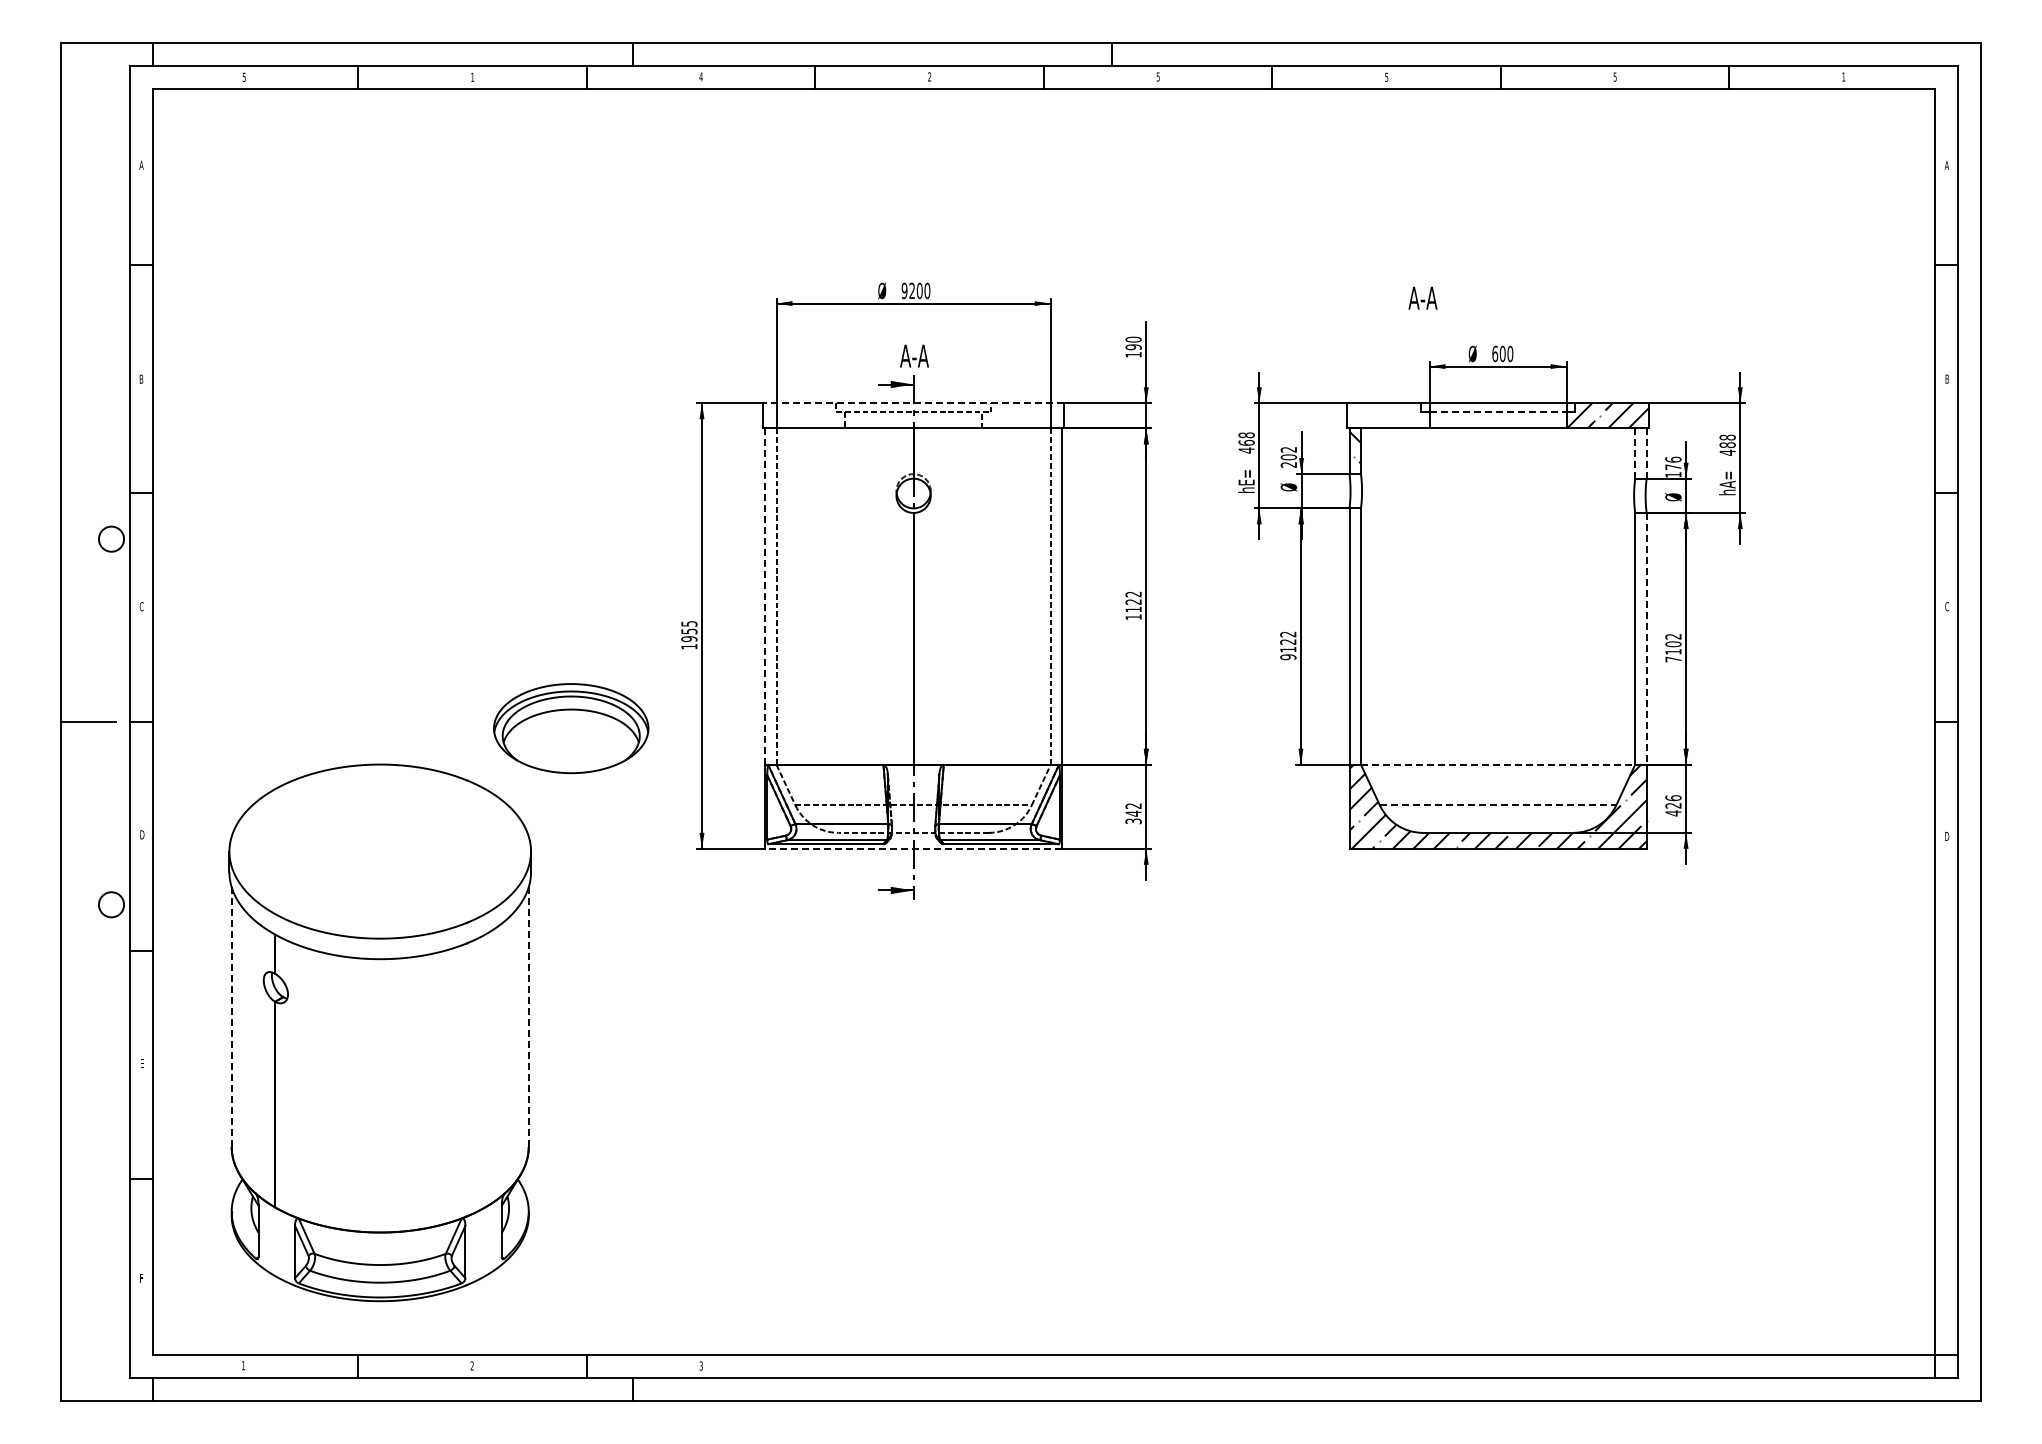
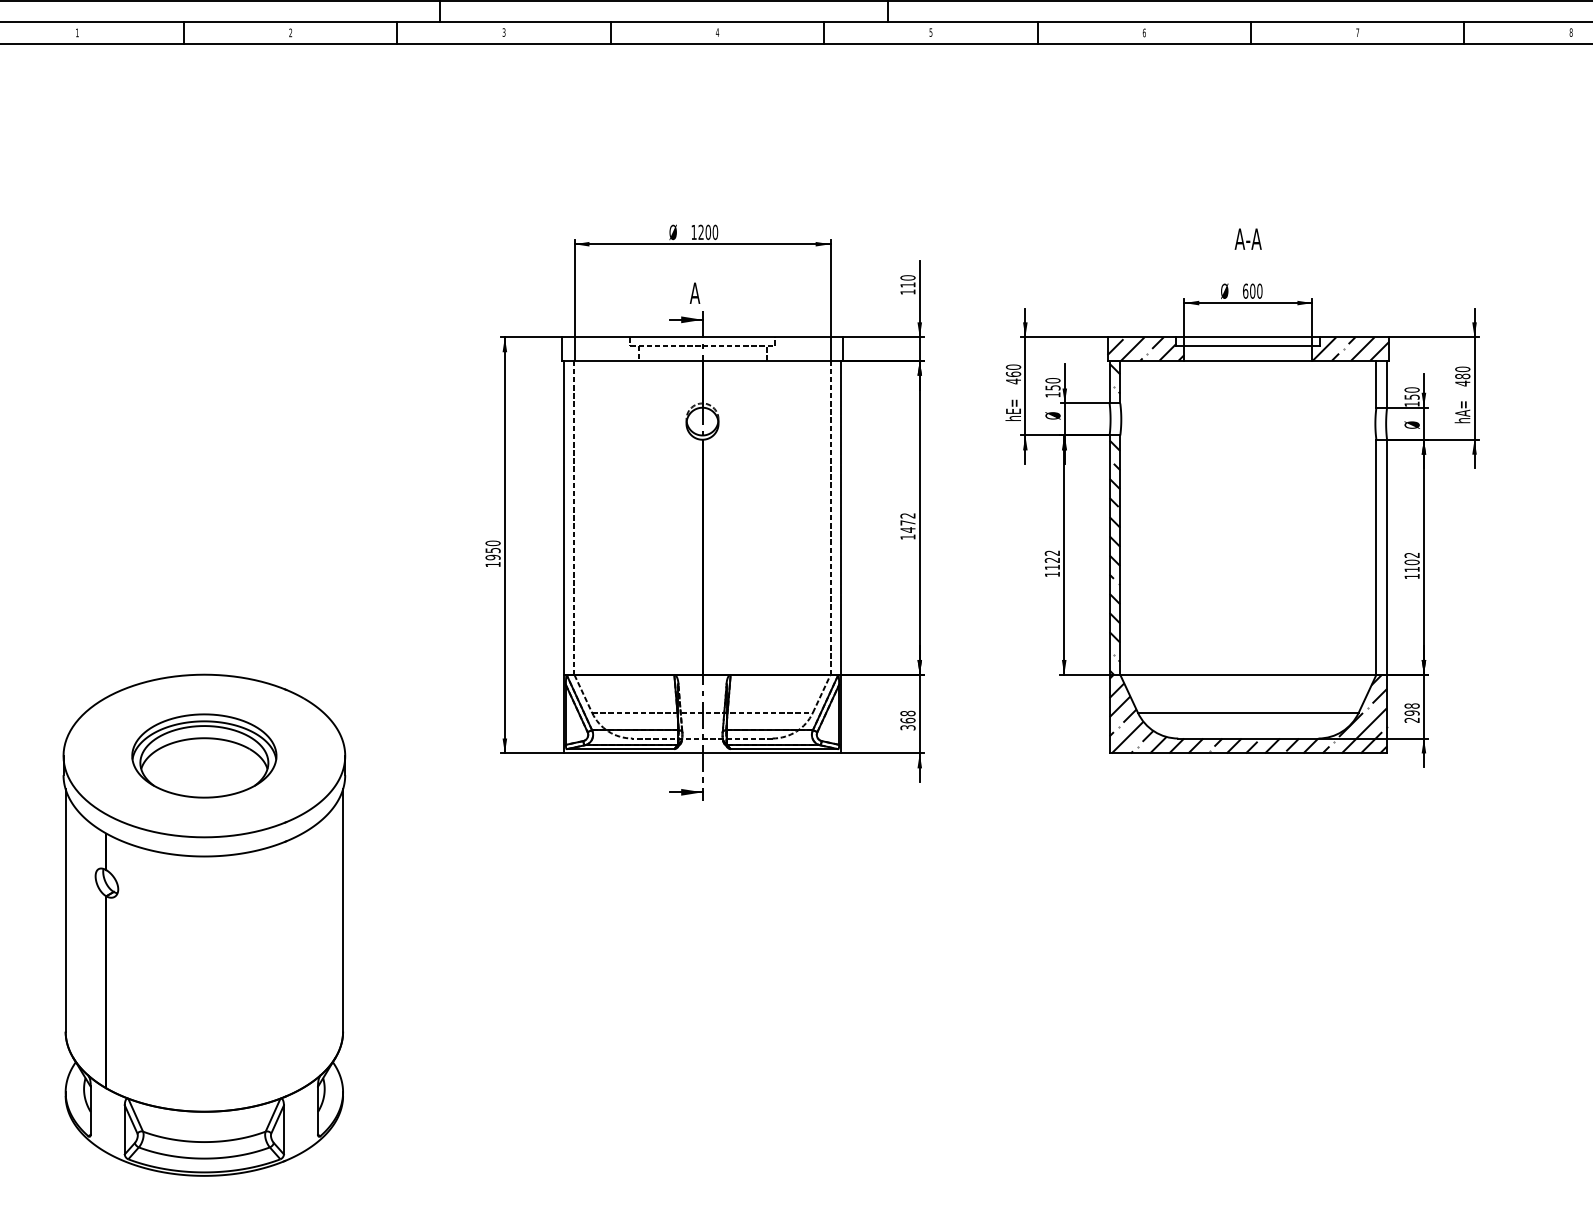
text: (243, 76) -> (76, 32), 5 -> 1
text: (472, 76) -> (290, 32), 1 -> 2
text: (700, 76) -> (503, 32), 4 -> 3
text: (929, 76) -> (717, 32), 2 -> 4
text: (1386, 76) -> (1144, 32), 5 -> 6
text: (1614, 76) -> (1357, 32), 5 -> 7
text: (1843, 76) -> (1570, 32), 1 -> 8
text: (904, 290) -> (694, 231), 9200 -> 1200
text: (1422, 297) -> (1247, 238), moved
text: (1133, 347) -> (907, 285), 190 -> 110
text: (920, 355) -> (708, 292), A-A -> A
line: (913, 403) -> (702, 337), dashed -> solid
line: (1498, 412) -> (1248, 345), dashed -> solid
hatch: (1388, 415) -> (1146, 348), added
text: (1246, 435) -> (1013, 367), 468 -> 460
text: (1727, 437) -> (1462, 369), 488 -> 480
line: (1635, 454) -> (1376, 385), dashed -> solid
line: (1646, 454) -> (1386, 385), dashed -> solid
text: (1288, 456) -> (1052, 387), 202 -> 150
text: (1673, 463) -> (1412, 393), 176 -> 150
line: (765, 597) -> (564, 518), dashed -> solid
text: (1133, 605) -> (907, 526), 1122 -> 1472
text: (689, 623) -> (493, 542), 1955 -> 1950
hatch: (1354, 638) -> (1114, 556), added
line: (1646, 638) -> (1386, 556), dashed -> solid
text: (1288, 657) -> (1052, 574), 9122 -> 1122
text: (1673, 659) -> (1412, 576), 7102 -> 1102
part: (571, 728) -> (204, 755), moved
line: (1498, 764) -> (1248, 674), dashed -> solid
line: (1498, 805) -> (1248, 712), dashed -> solid
text: (1673, 805) -> (1412, 712), 426 -> 298
text: (1133, 809) -> (907, 716), 342 -> 368
line: (913, 848) -> (702, 753), dashed -> solid
line: (231, 1017) -> (65, 910), dashed -> solid
line: (528, 1017) -> (342, 910), dashed -> solid

